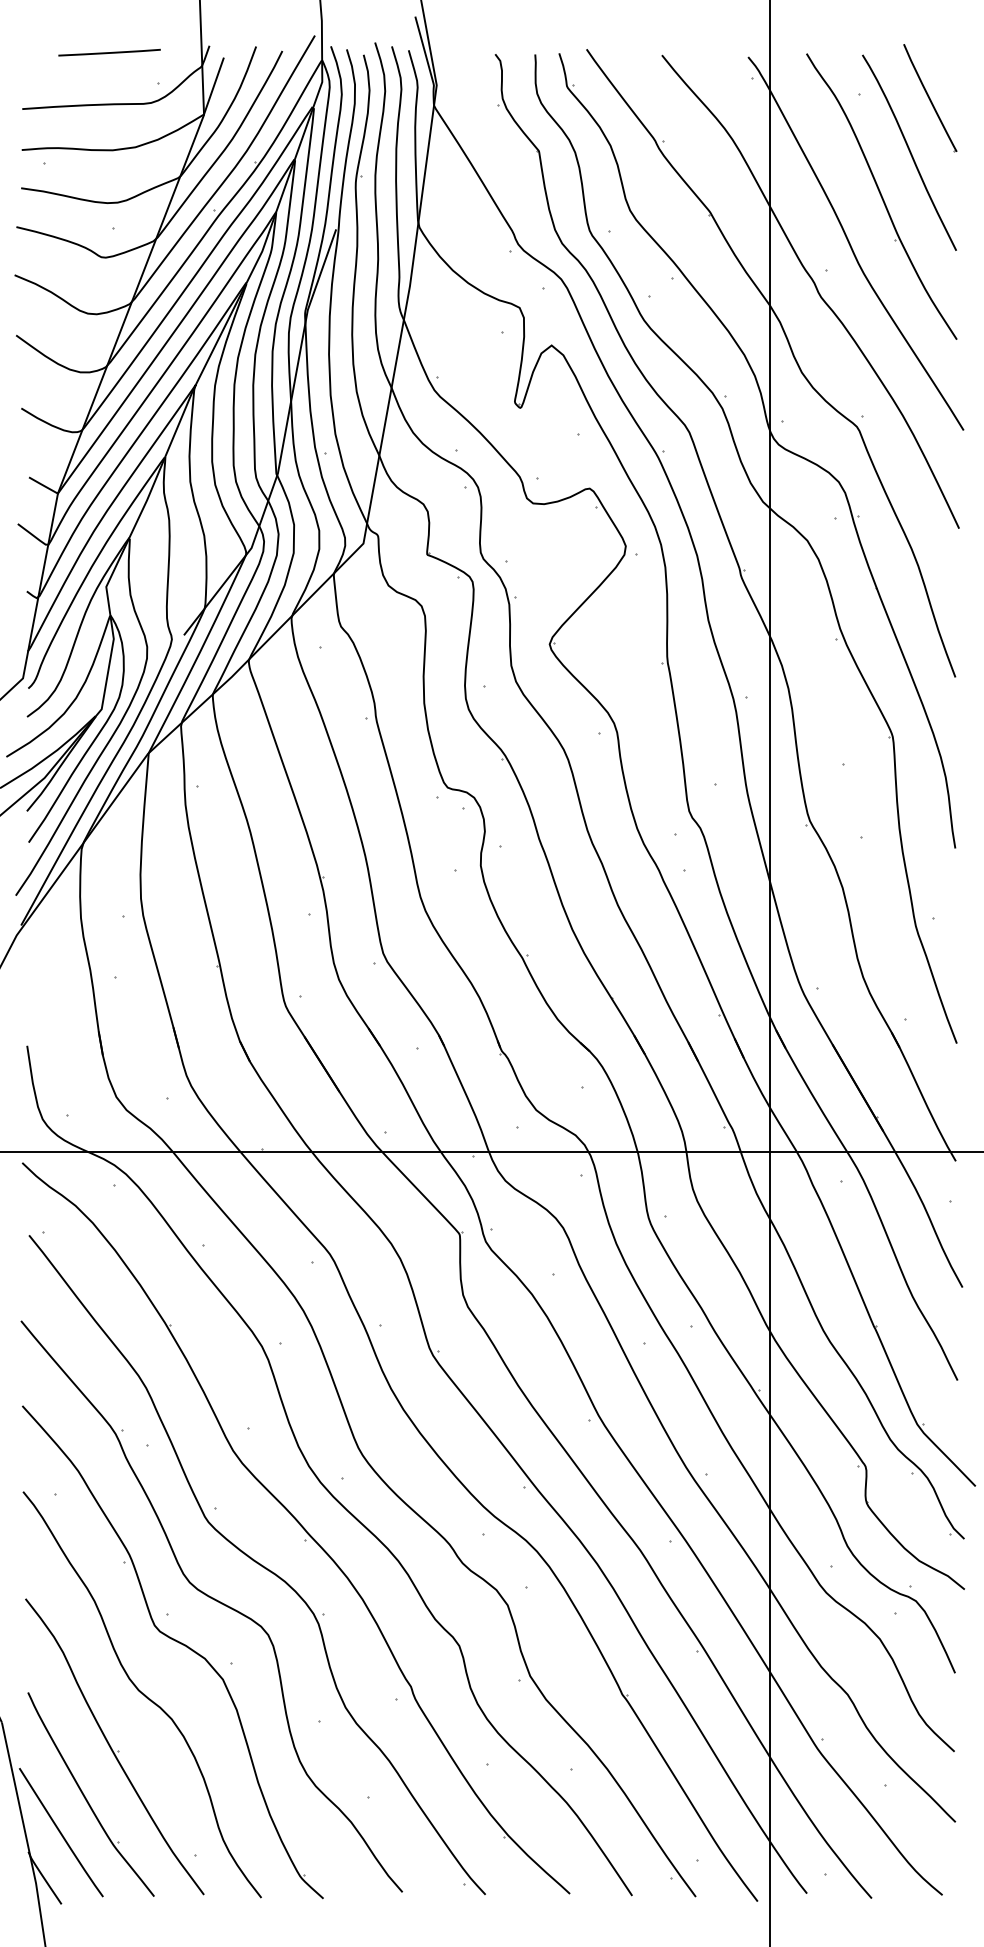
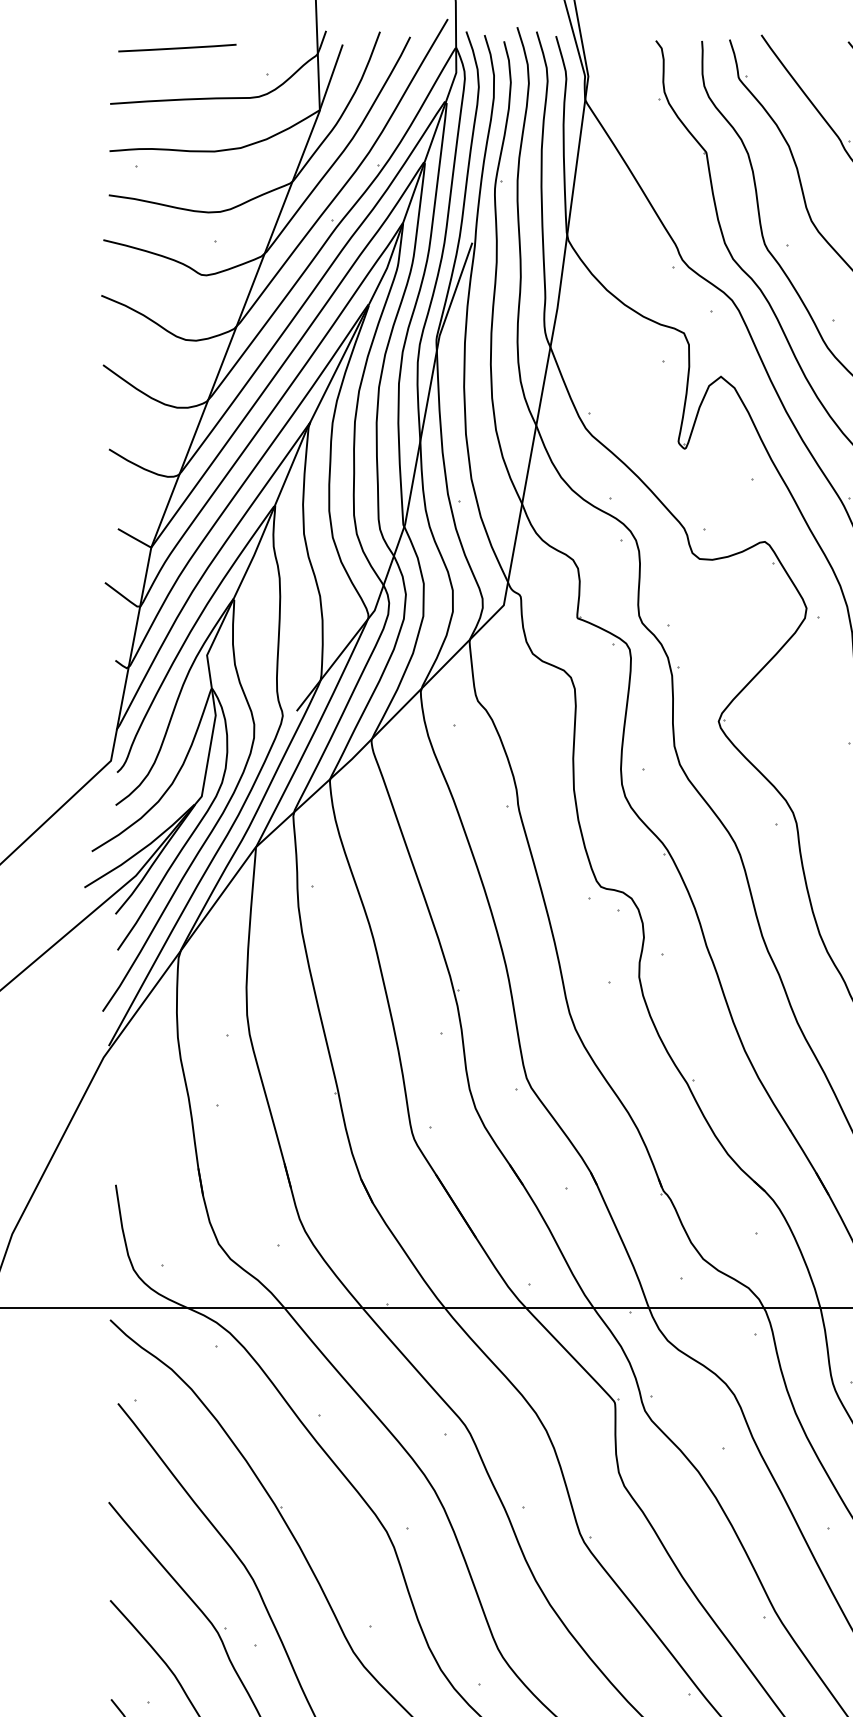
line: (109, 52) -> (177, 47), moved

